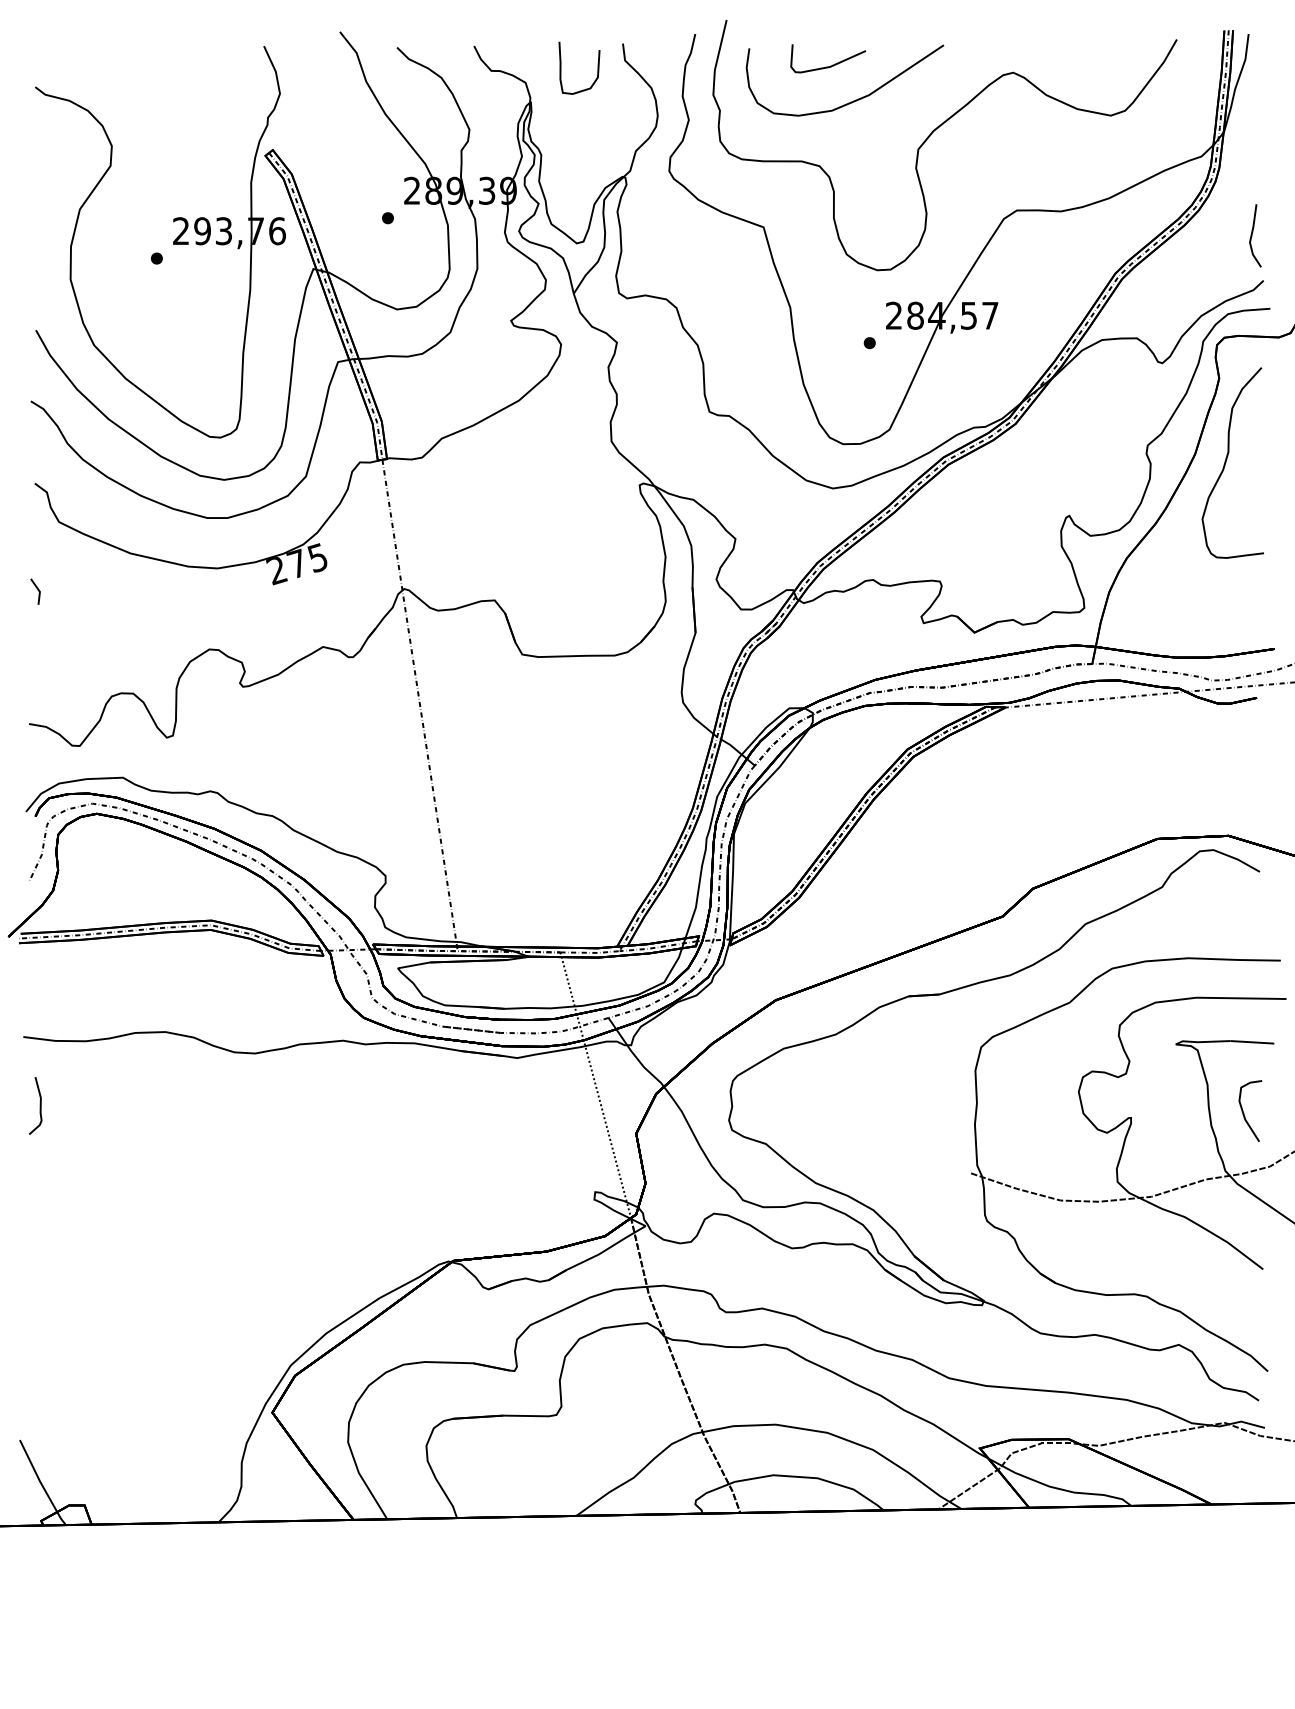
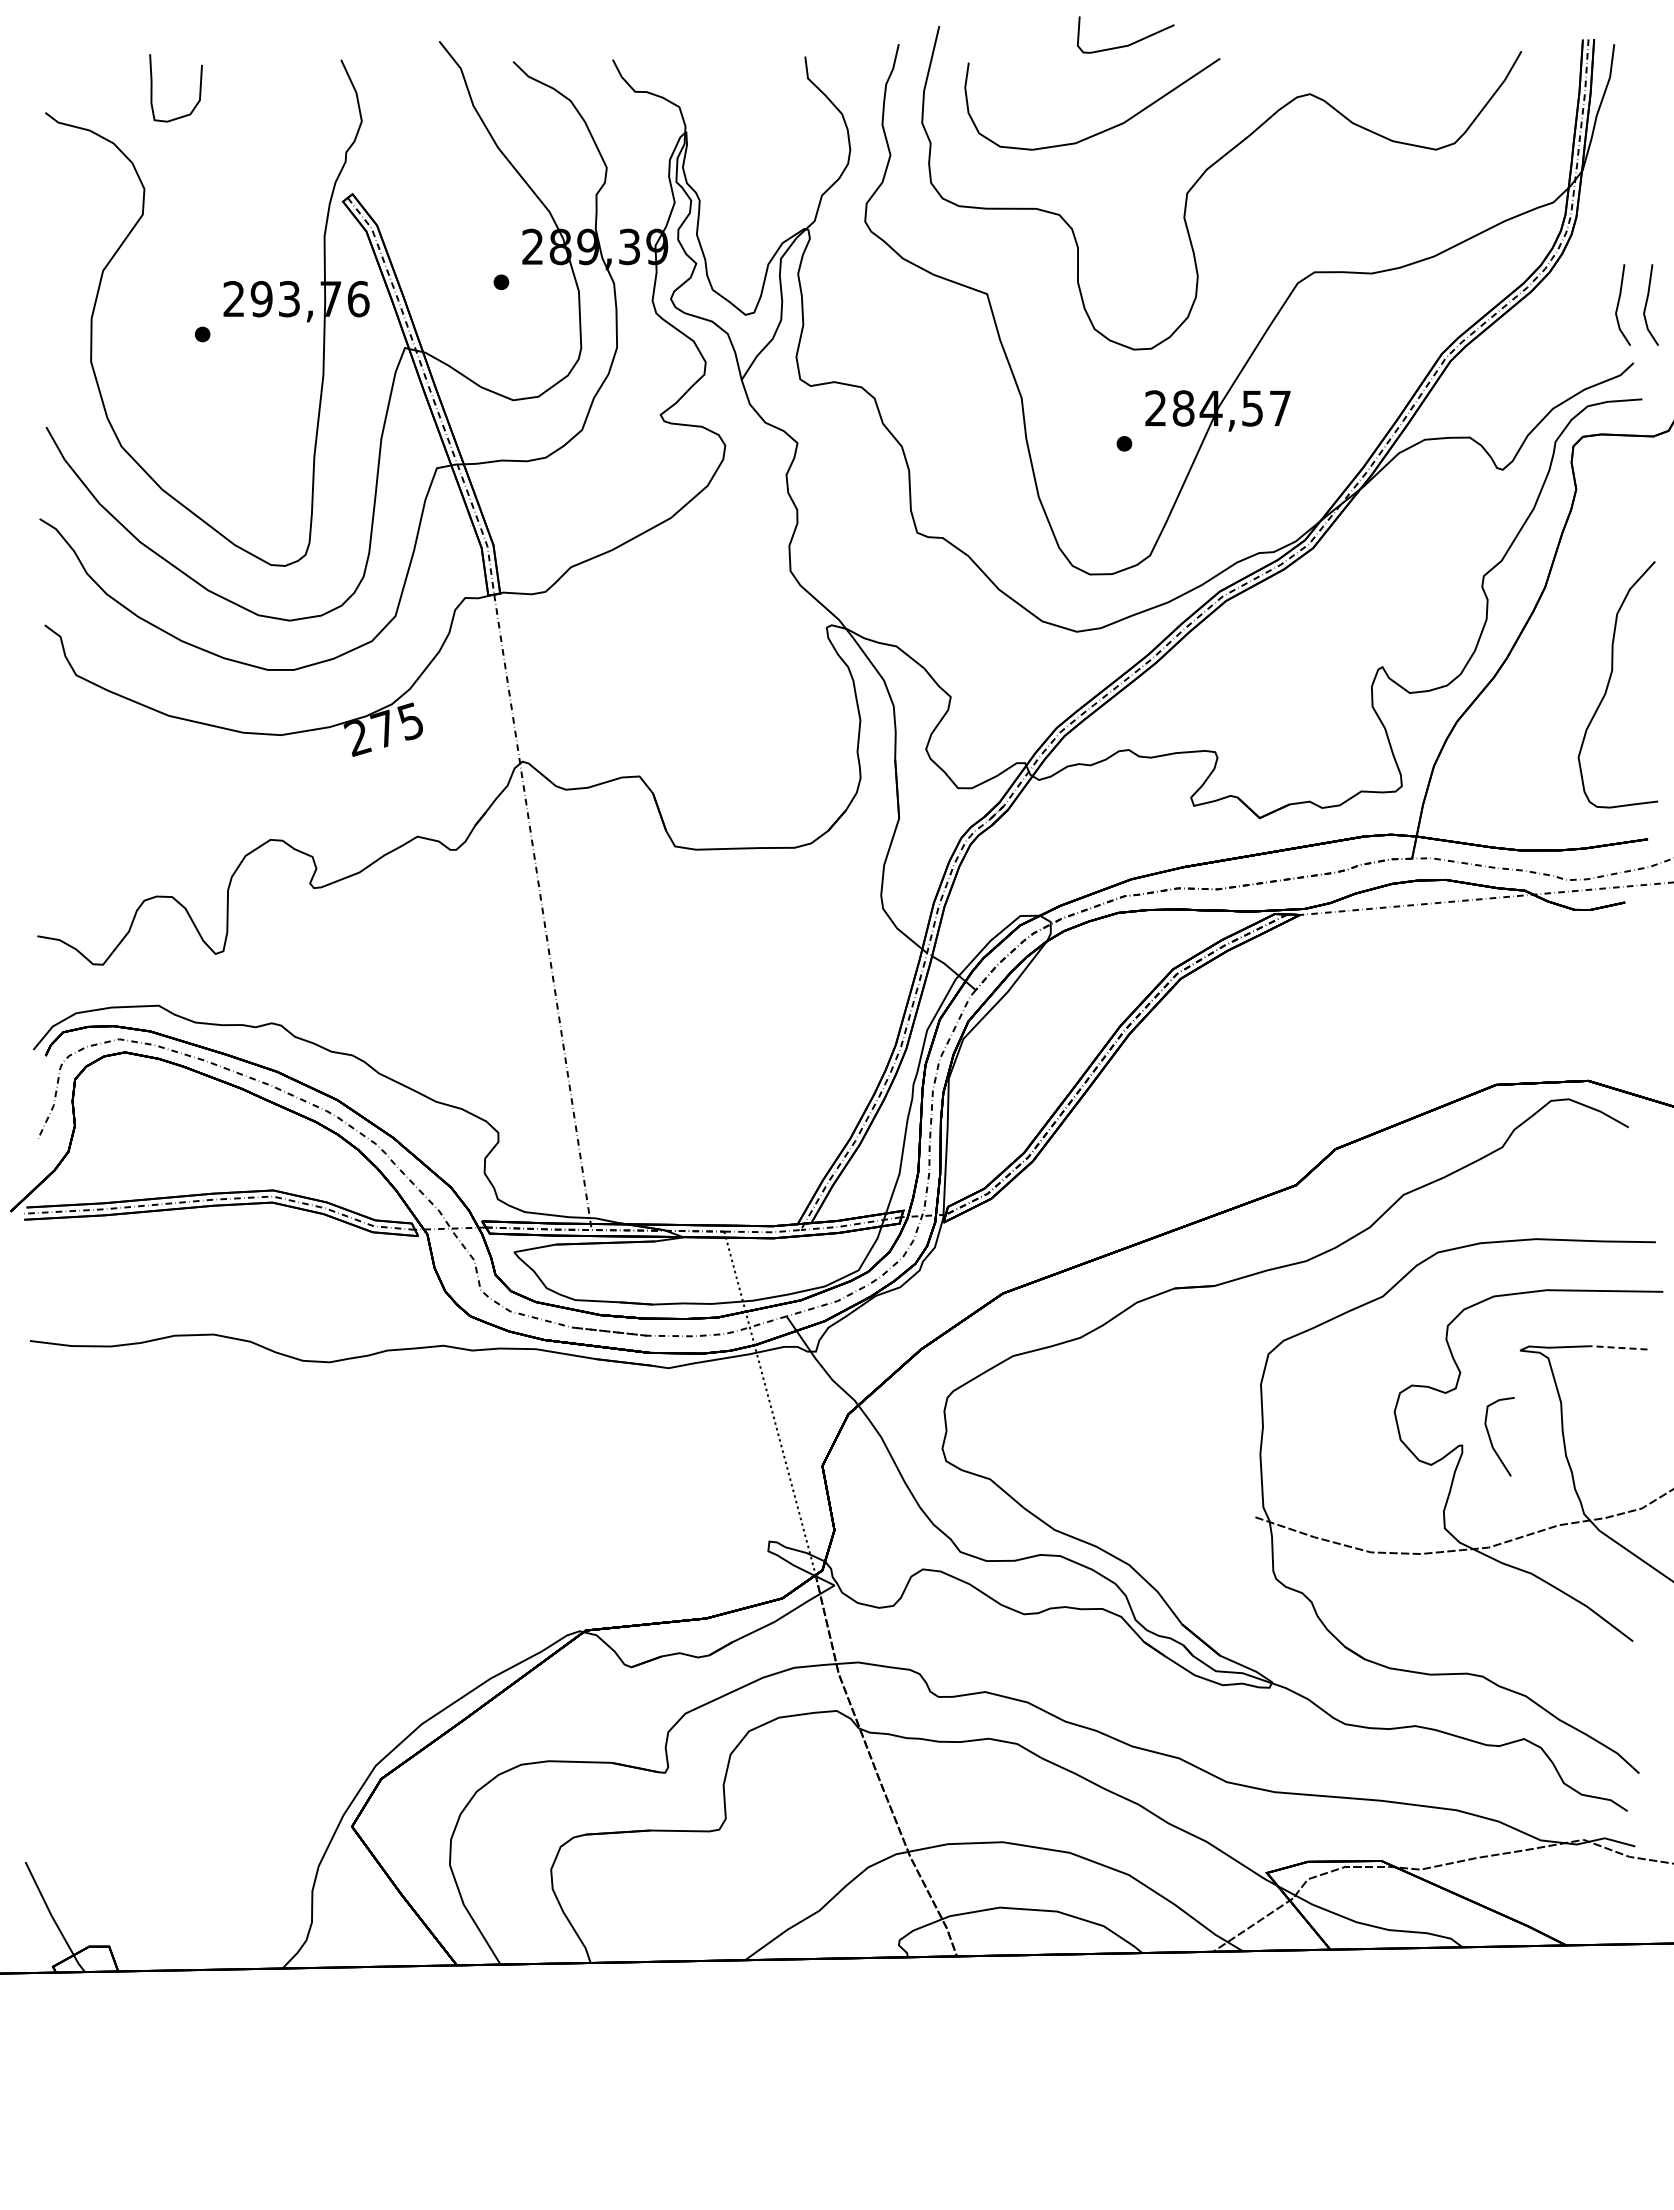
curve: (829, 66) -> (1127, 44), moved
curve: (561, 68) -> (152, 88), moved
line: (1274, 234) -> (1647, 303), added
curve: (1227, 459) -> (1610, 680), moved
line: (37, 590) -> (48, 763), removed
line: (1251, 1042) -> (1618, 1347), solid -> dashed
curve: (39, 1105) -> (51, 1429), removed
curve: (1244, 1113) -> (1491, 1439), moved

